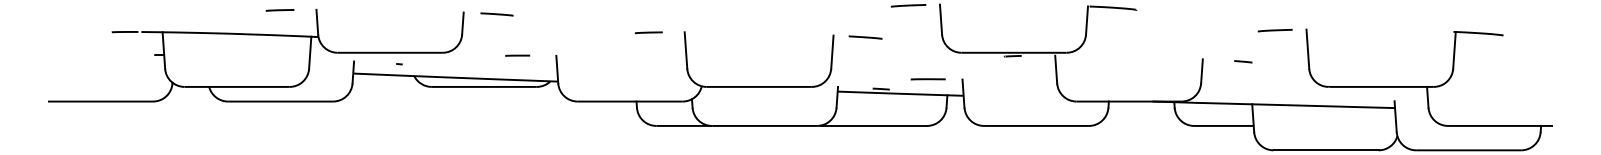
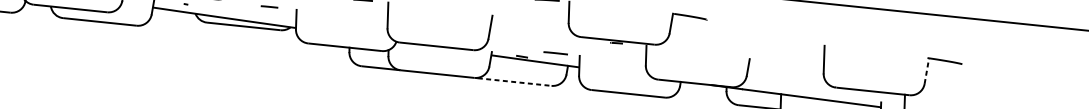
line: (1274, 30) -> (802, 44), removed
line: (865, 37) -> (514, 19), removed
line: (1454, 49) -> (926, 70), solid -> dashed
line: (1243, 61) -> (778, 63), removed
line: (874, 125) -> (514, 81), solid -> dashed

